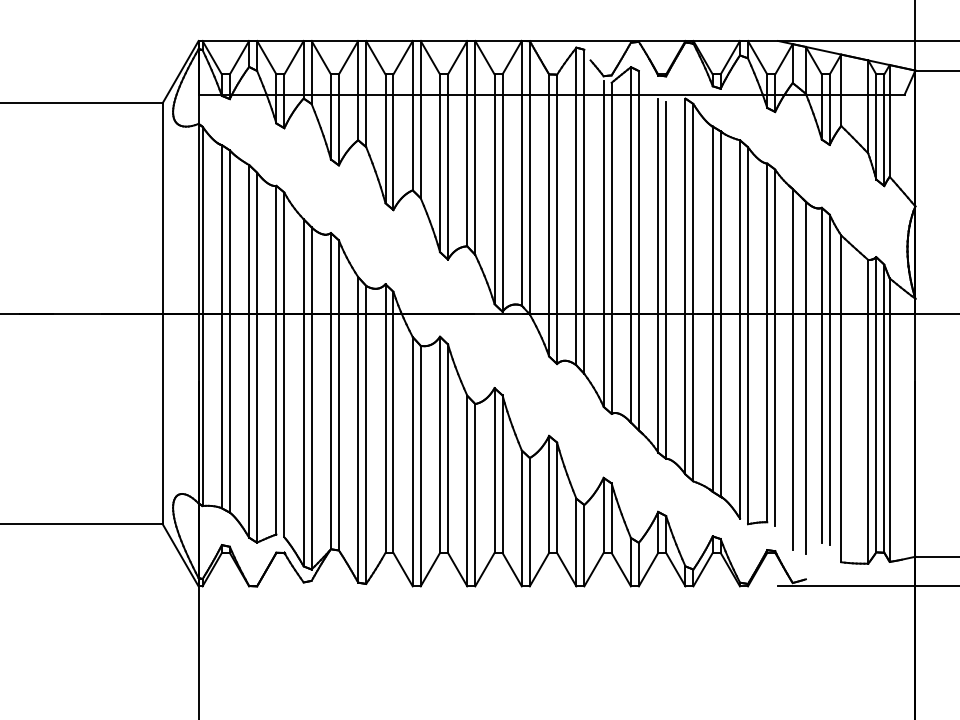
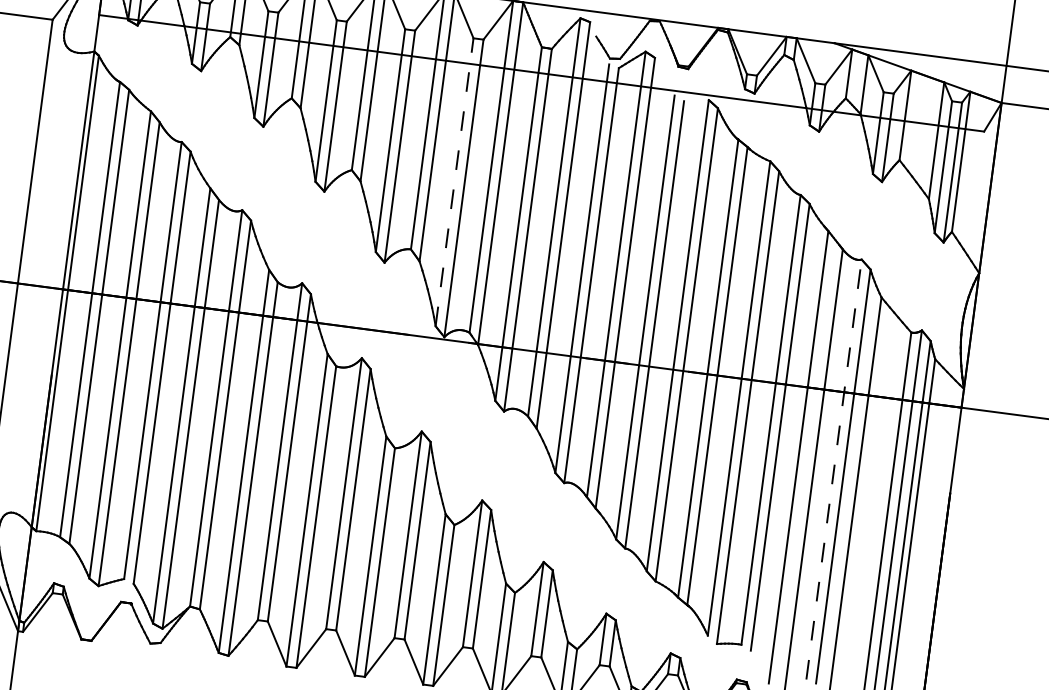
line: (494, 189) -> (454, 182), solid -> dashed
line: (821, 375) -> (833, 469), solid -> dashed

